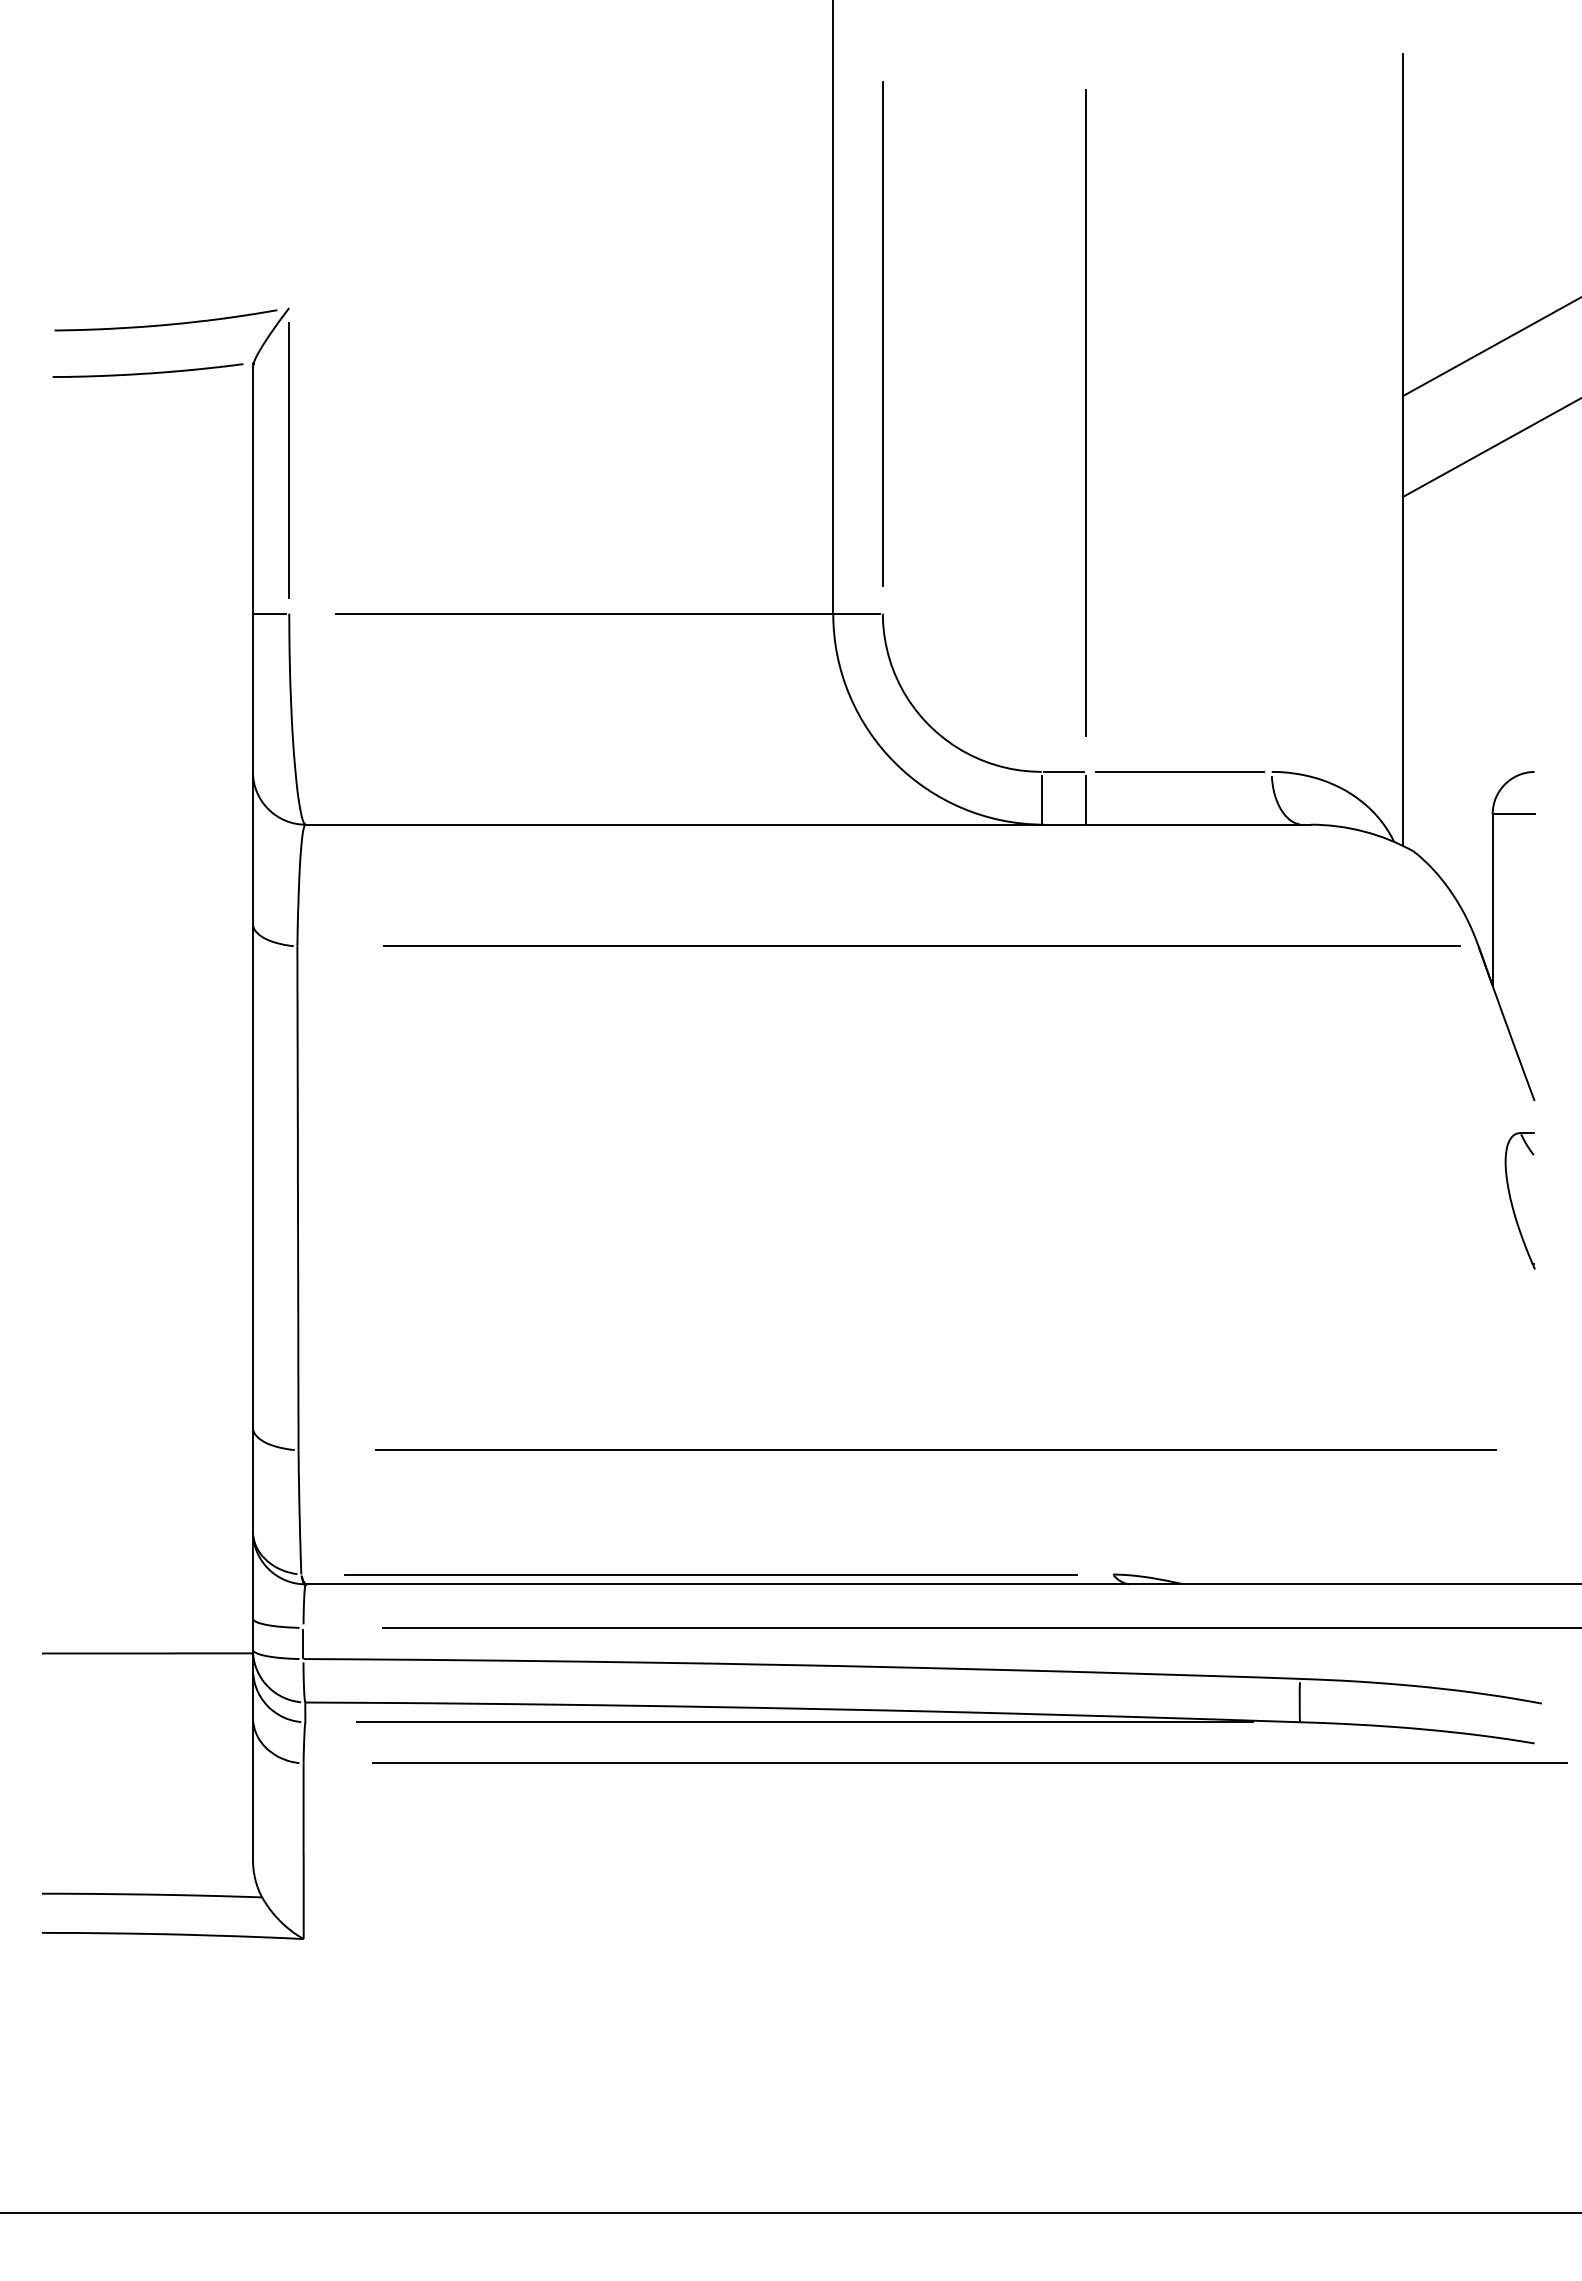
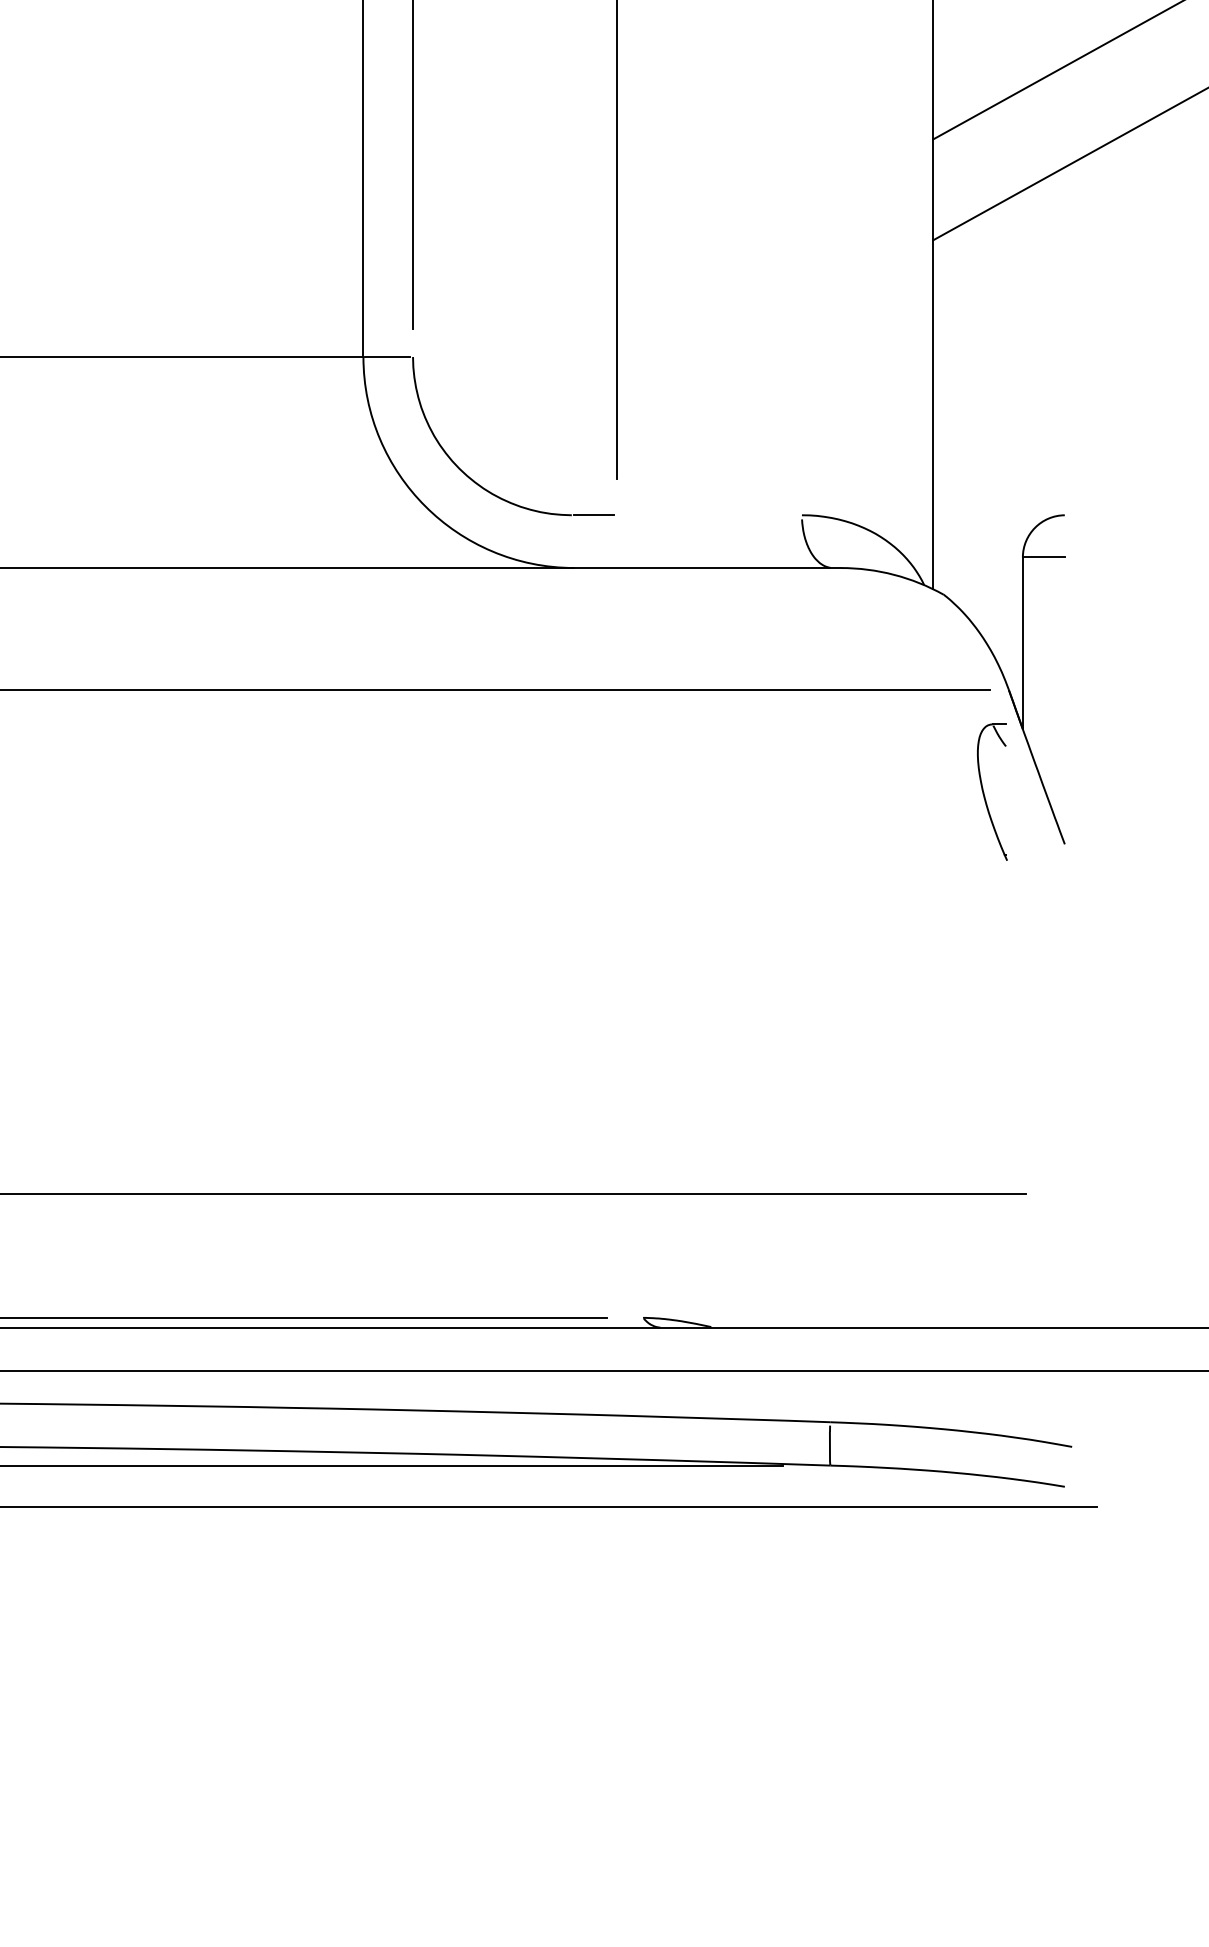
line: (1179, 771) -> (709, 514), removed
line: (1041, 799) -> (571, 542), removed
line: (1086, 800) -> (616, 543), removed
part: (1512, 1201) -> (984, 792), moved

